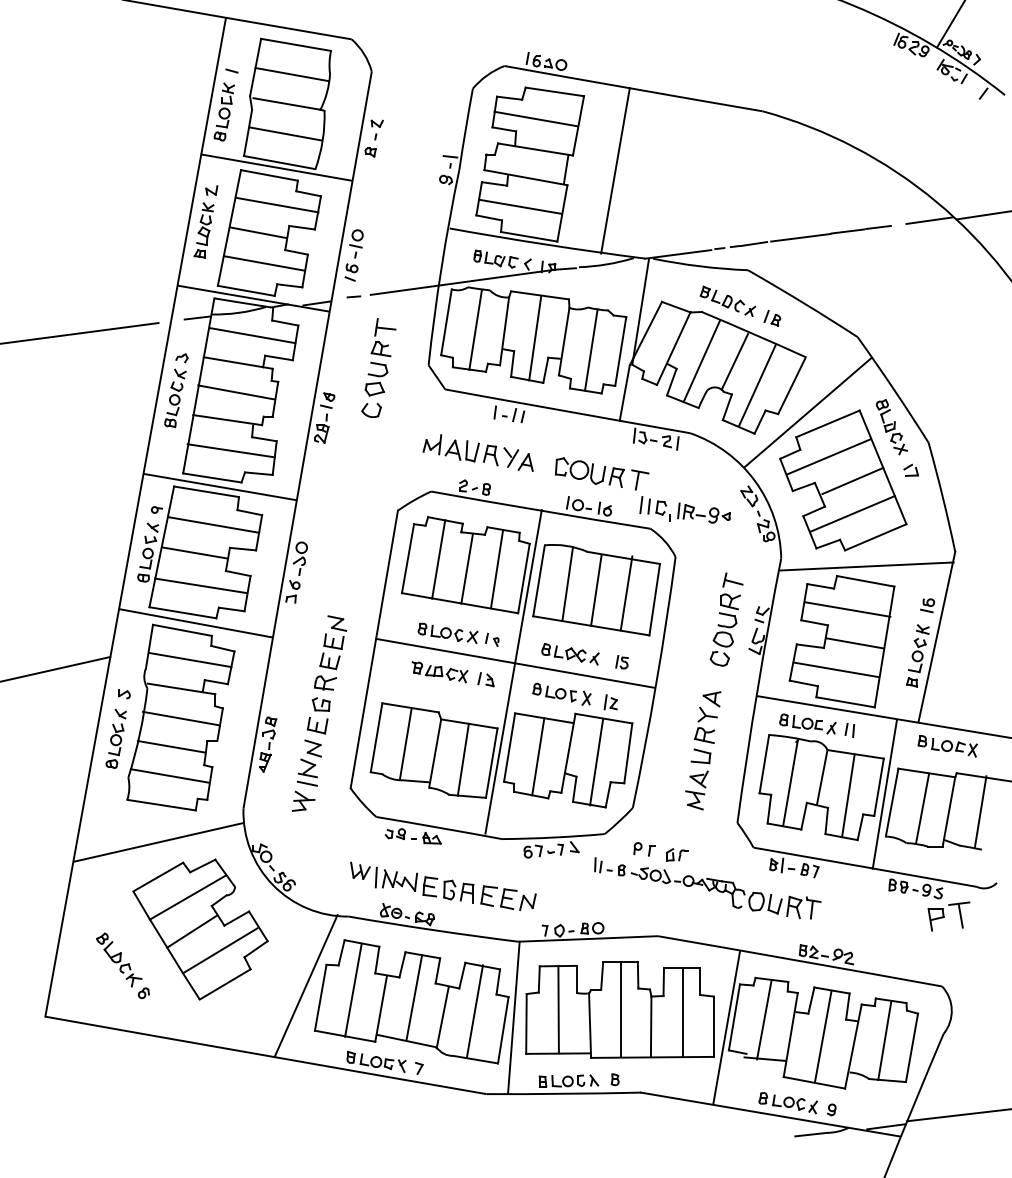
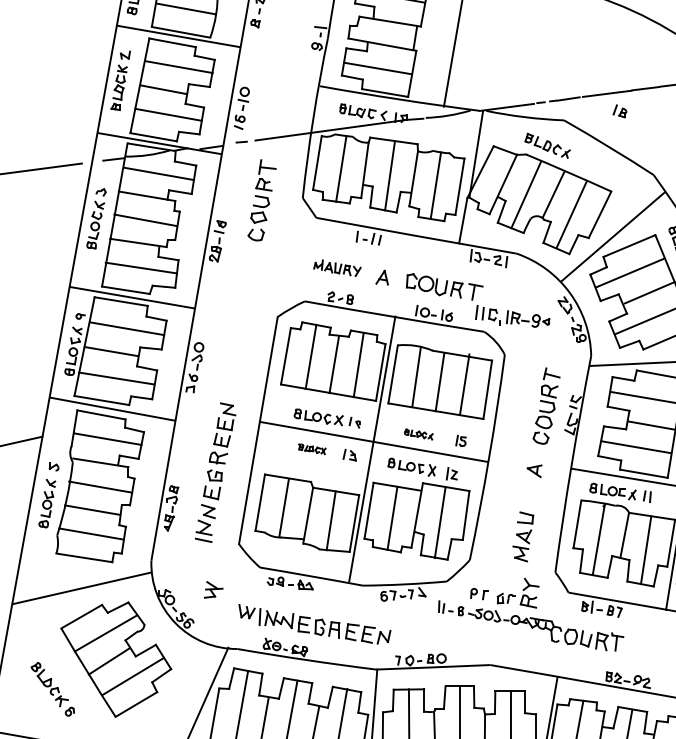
part: (772, 318) -> (620, 111), moved
part: (470, 450) -> (337, 267), size x0.6
part: (570, 654) -> (418, 434), size x0.6
part: (439, 672) -> (311, 449), size x0.6
part: (705, 724) -> (529, 592), moved
part: (303, 800) -> (213, 589), moved

